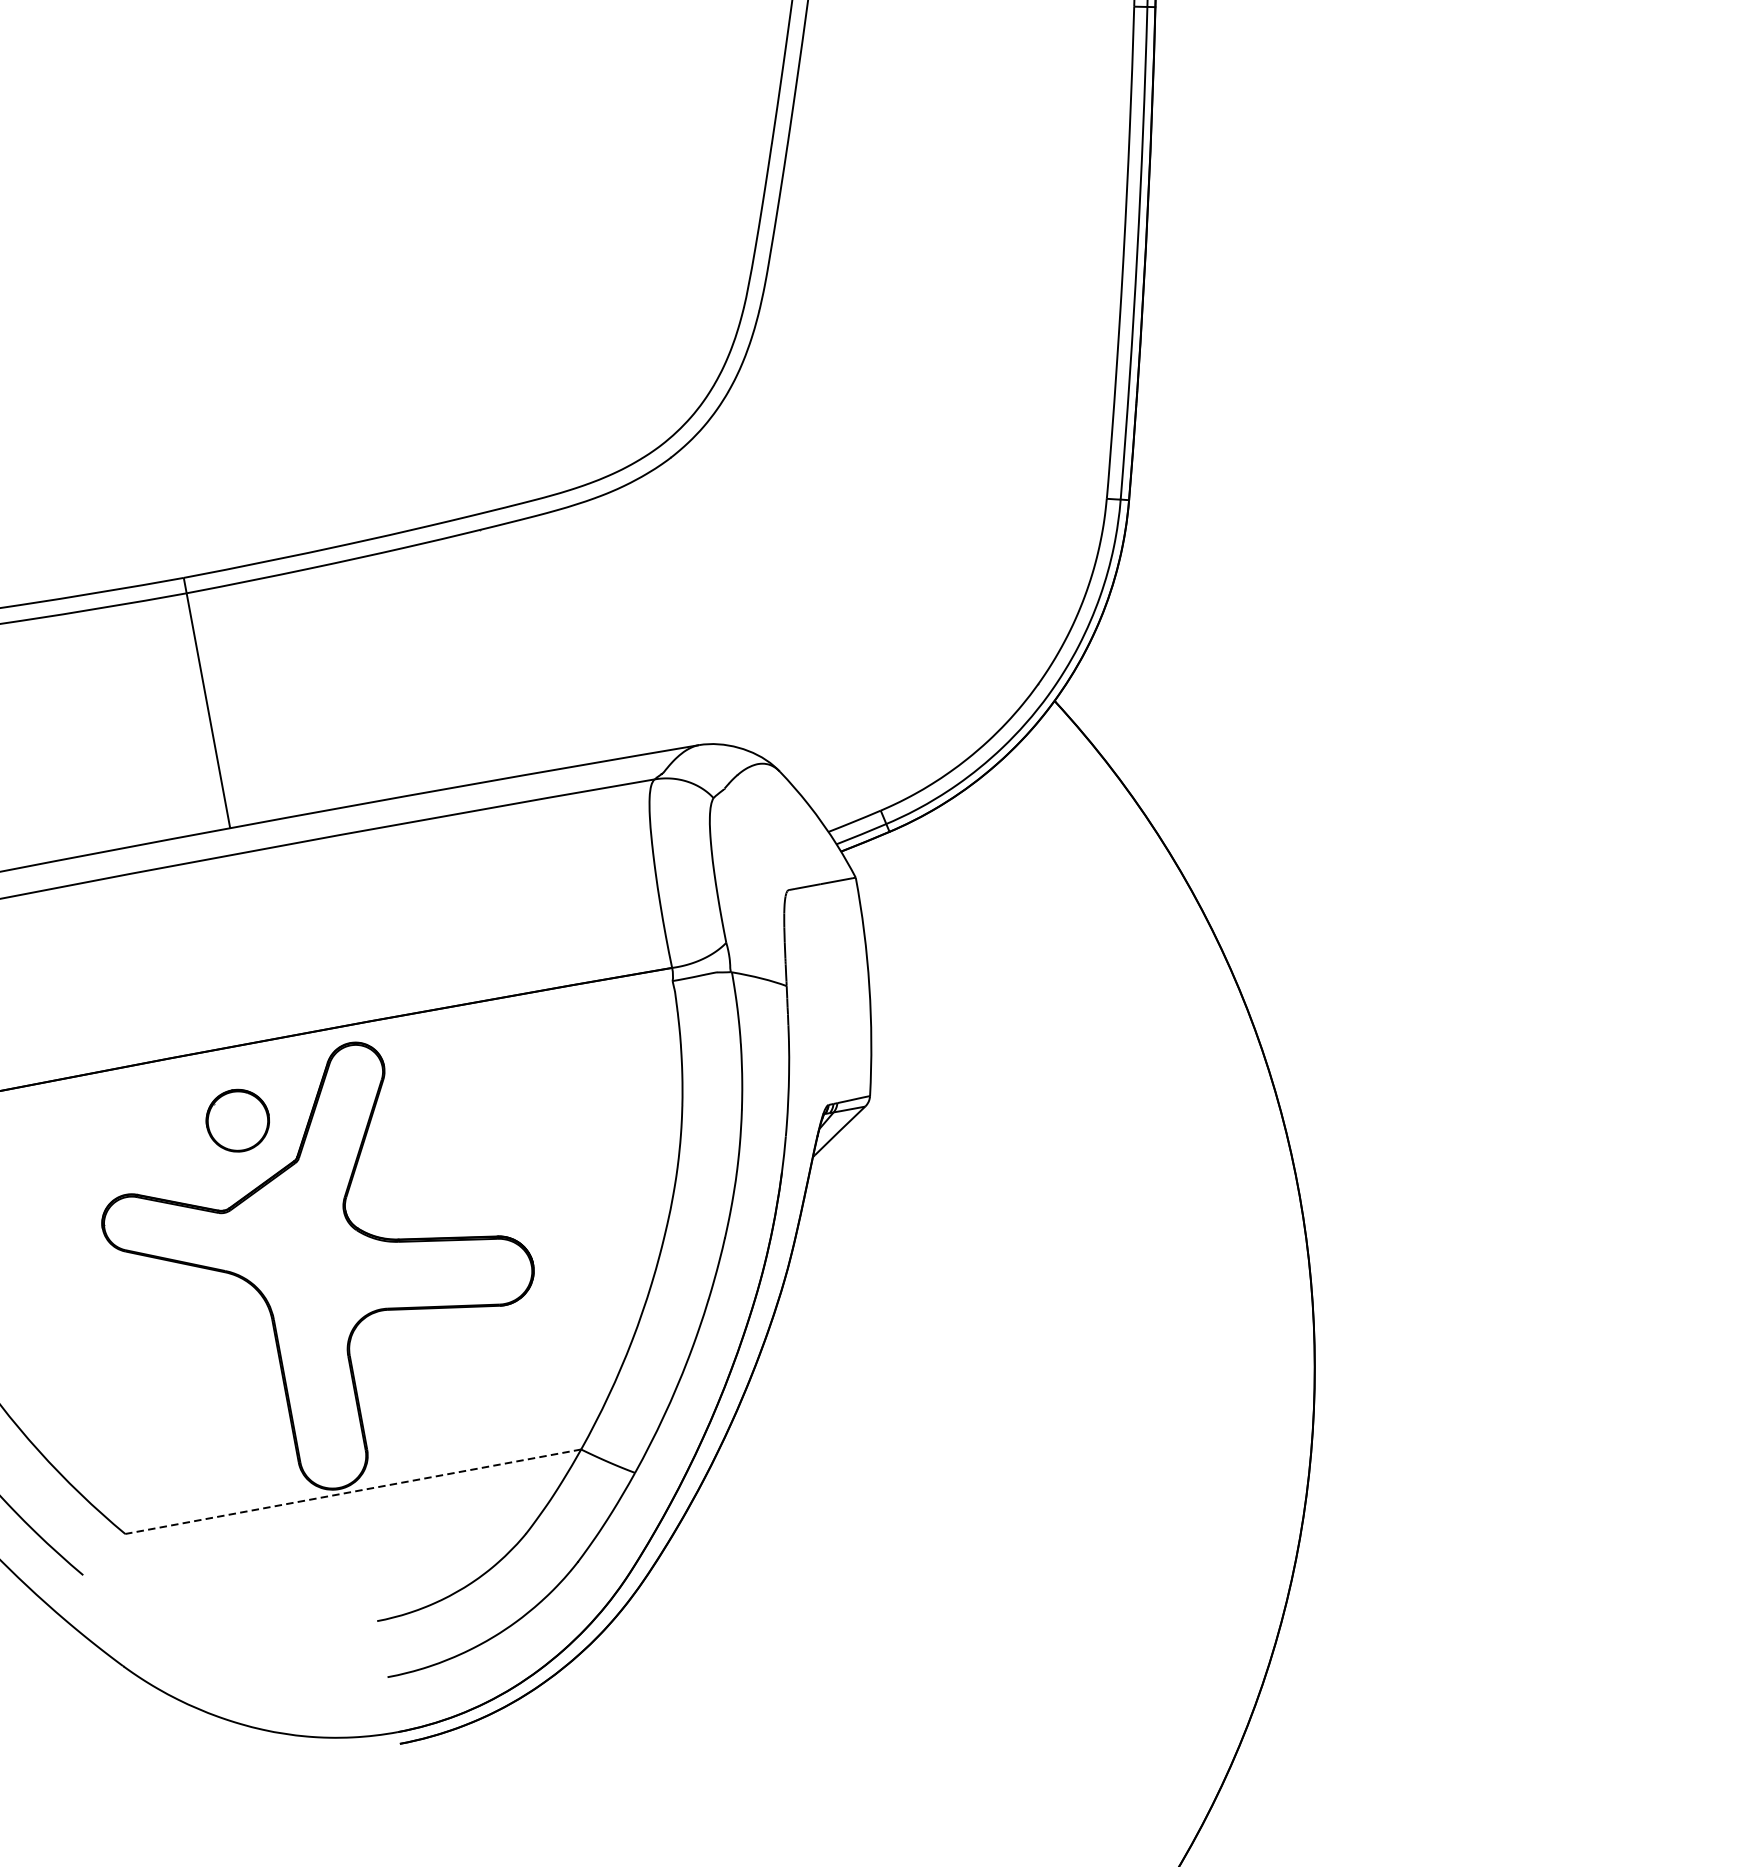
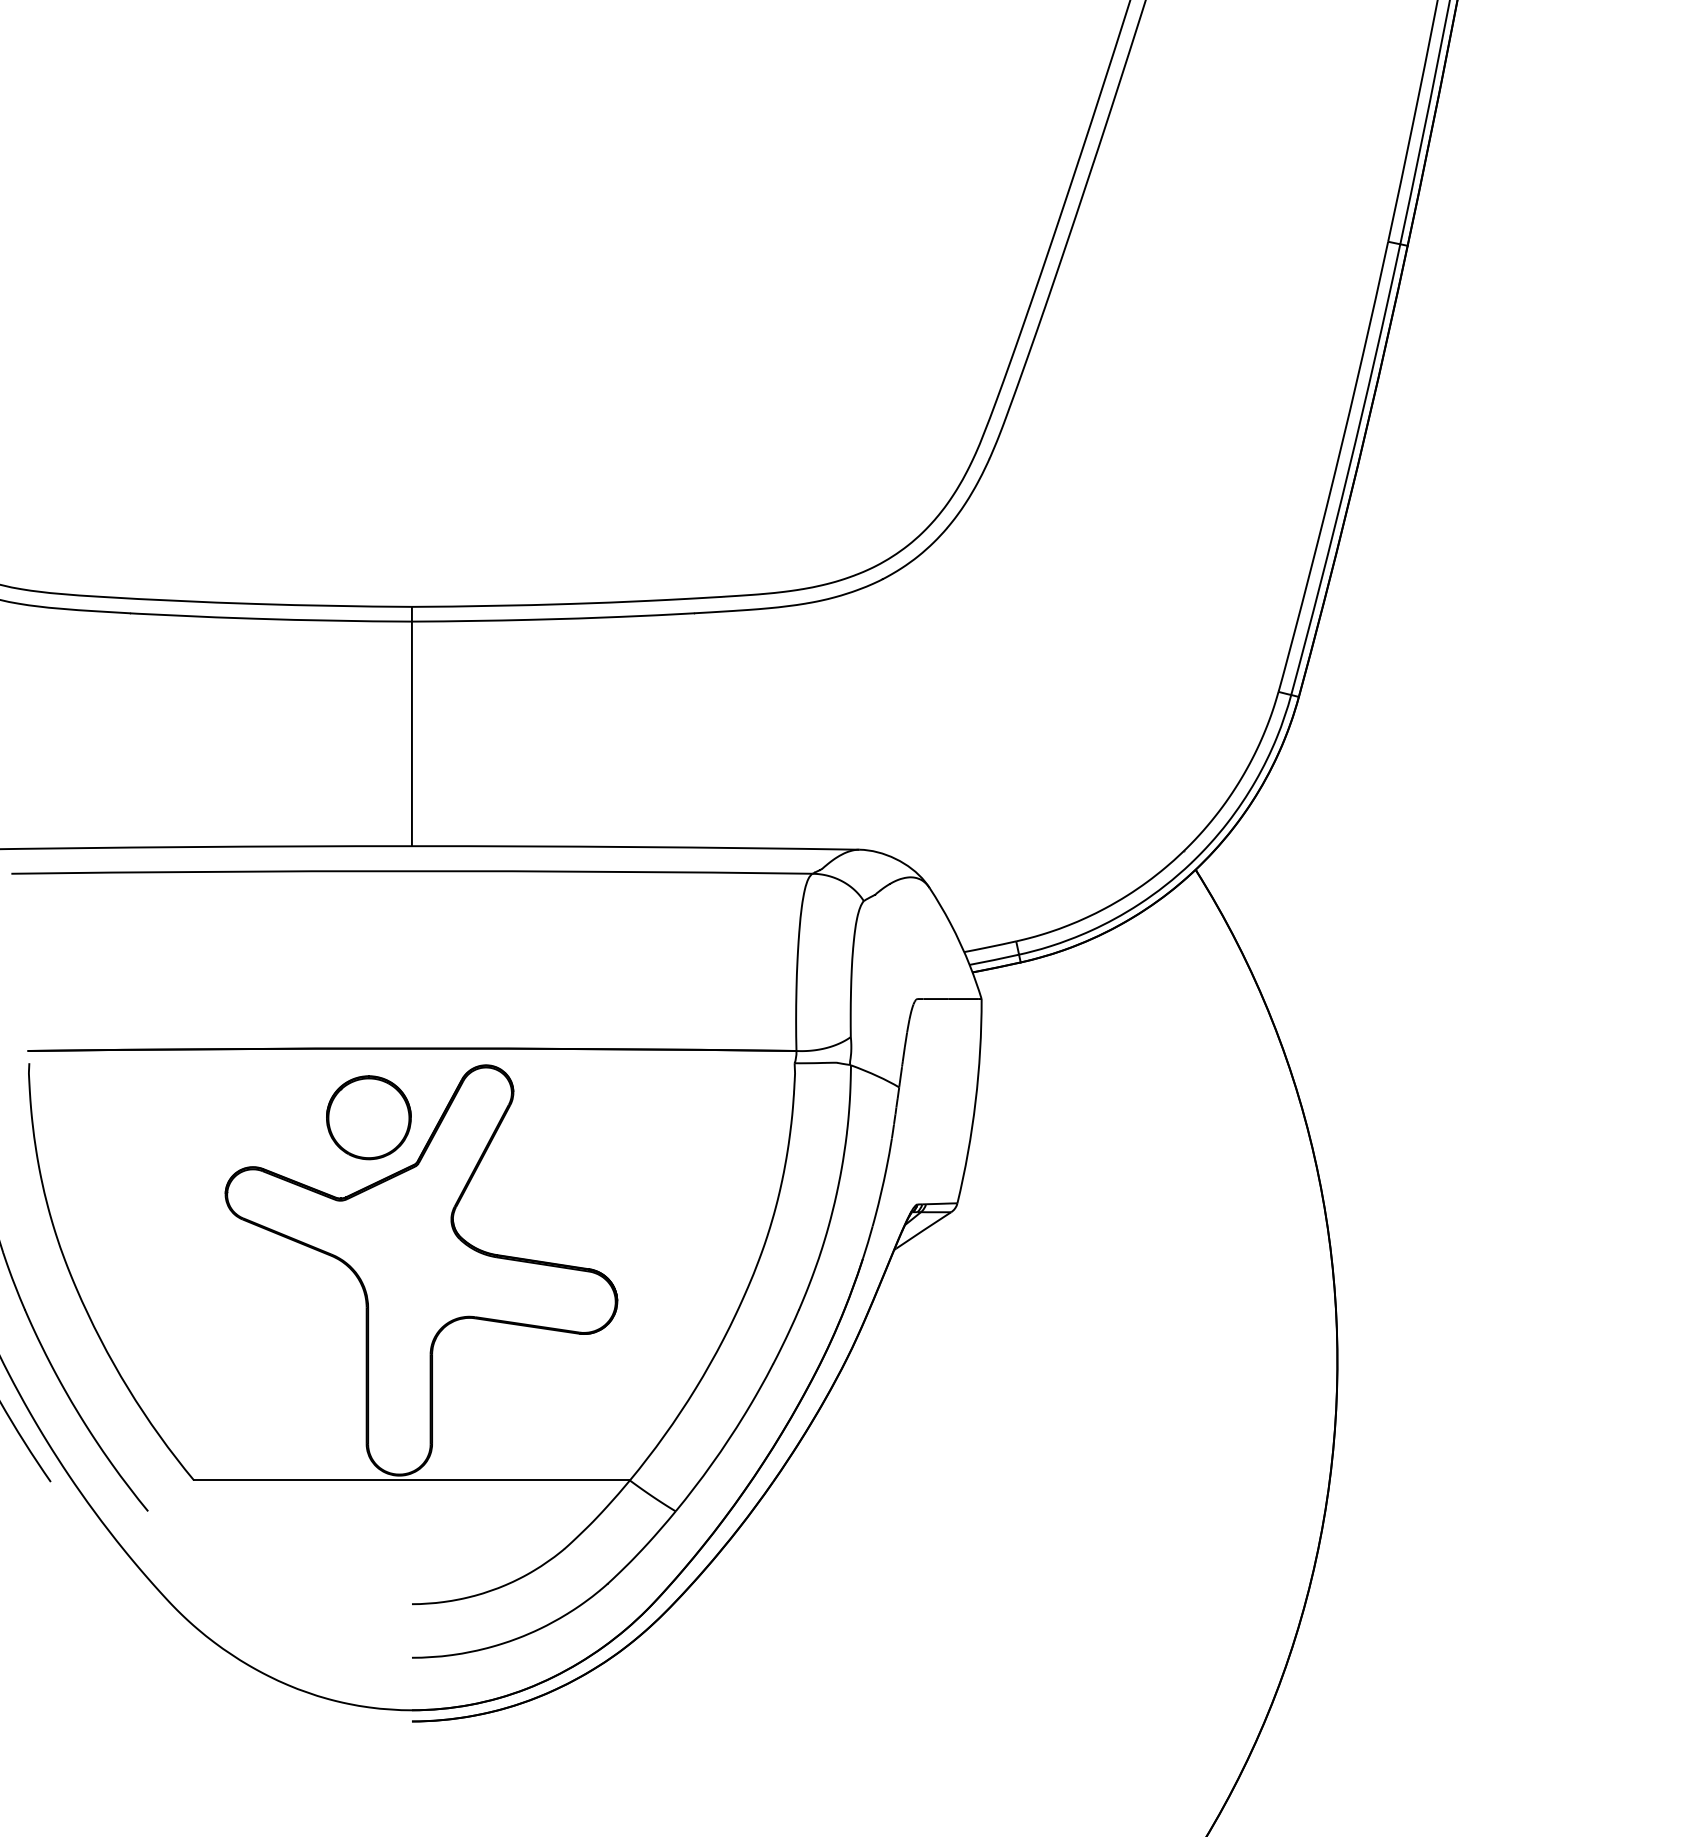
part: (237, 1120) -> (368, 1117), size x1.43
line: (353, 1491) -> (412, 1480), dashed -> solid

